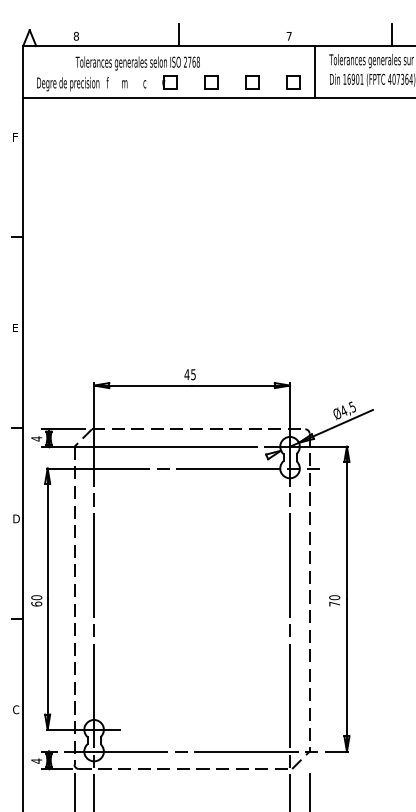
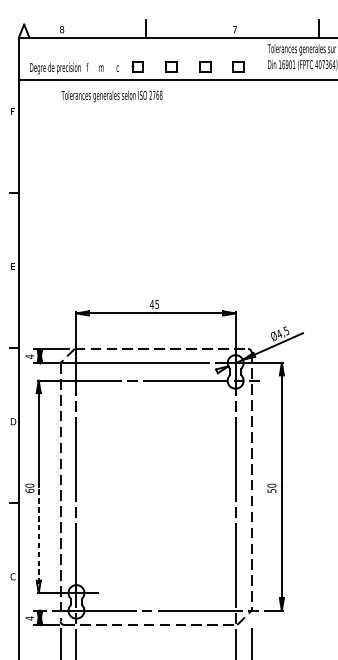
text: (137, 63) -> (111, 96), moved
line: (314, 72) -> (255, 59), removed
text: (334, 603) -> (271, 490), 70 -> 50
line: (47, 663) -> (38, 539), solid -> dashed

